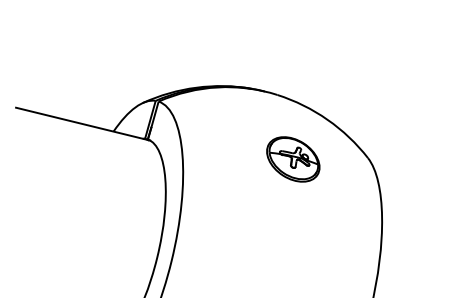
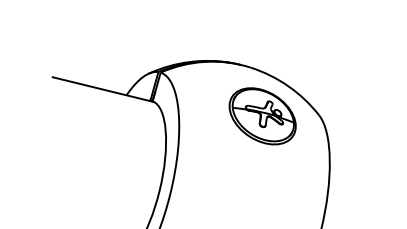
part: (293, 159) -> (262, 116), size x1.67

